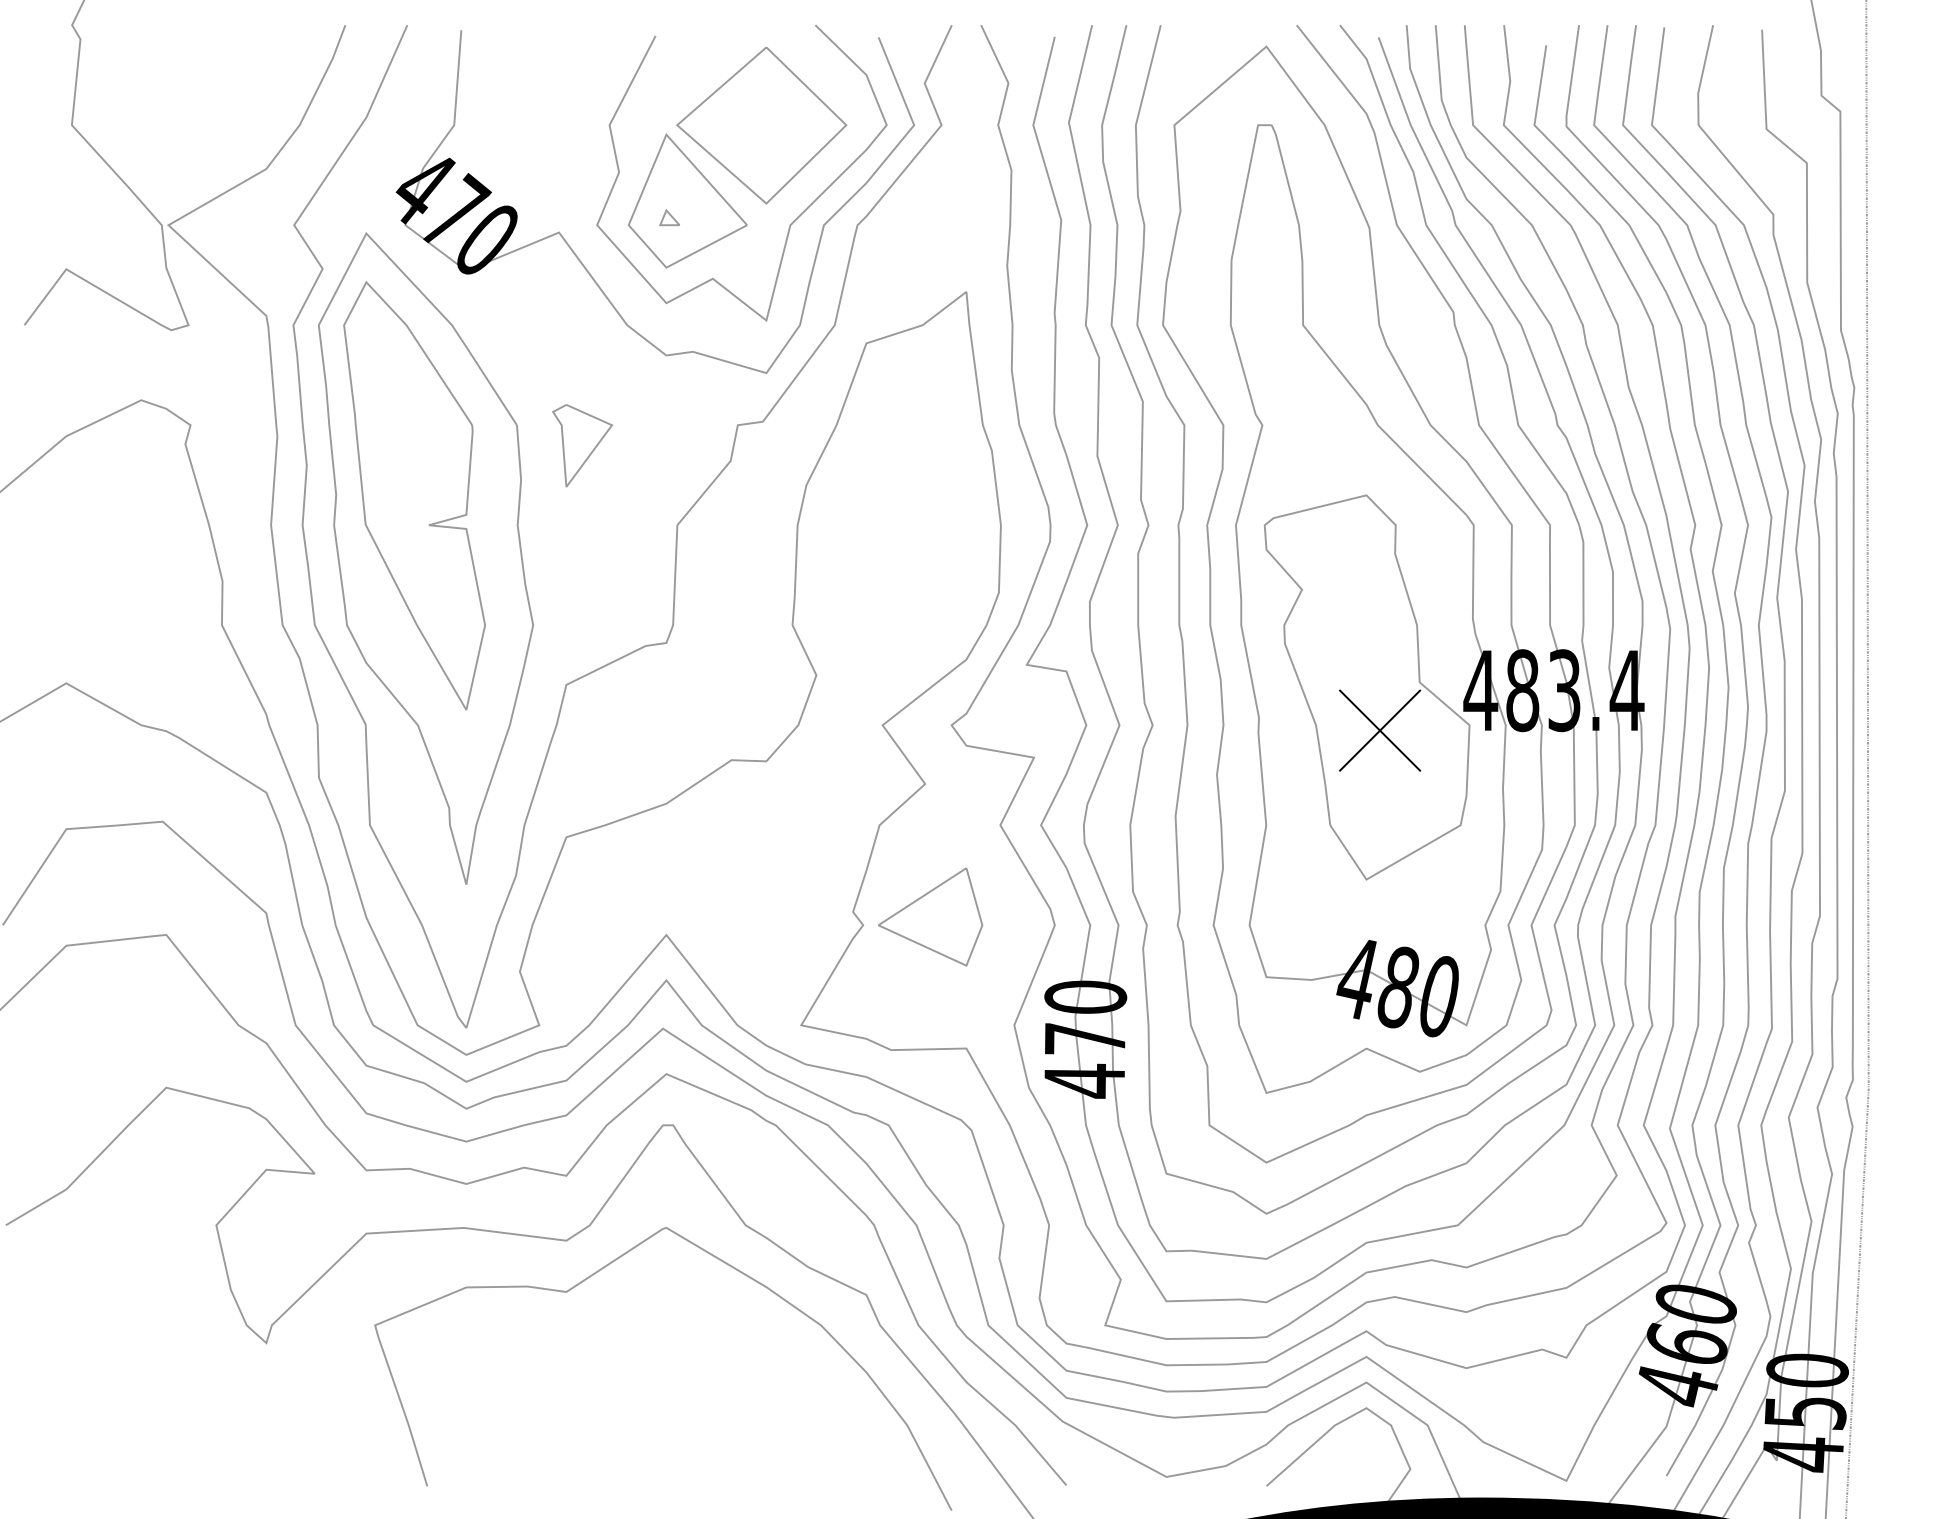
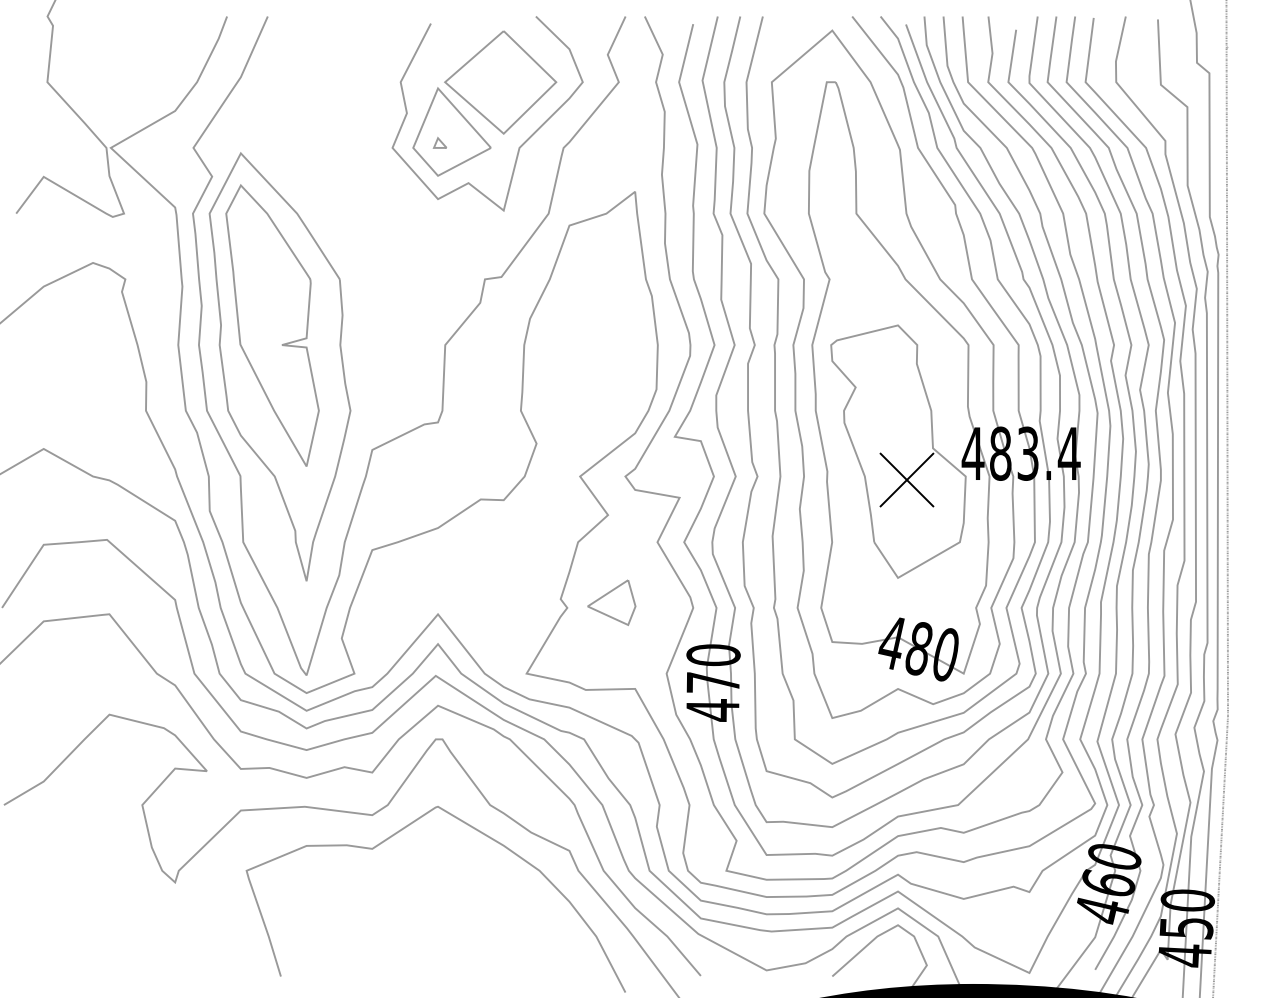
part: (581, 261) -> (382, 171), removed
part: (581, 445) -> (382, 292), removed
part: (930, 917) -> (611, 602), size x0.7

